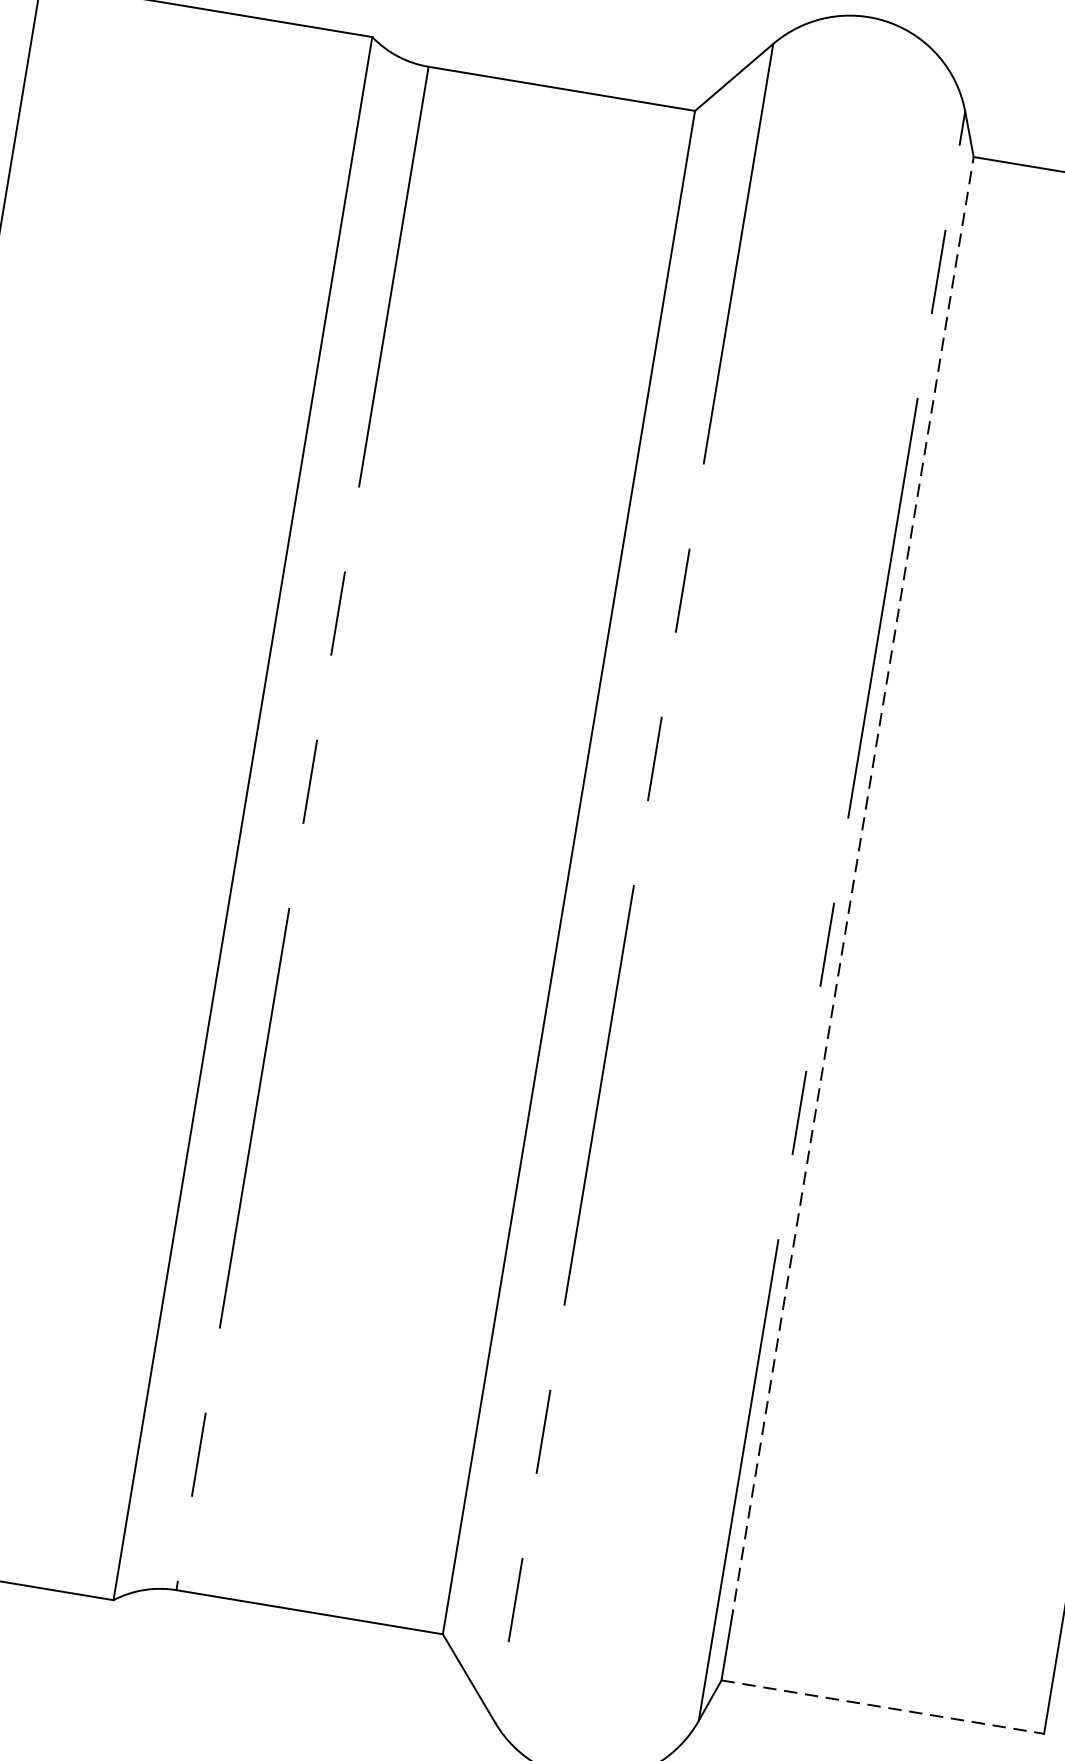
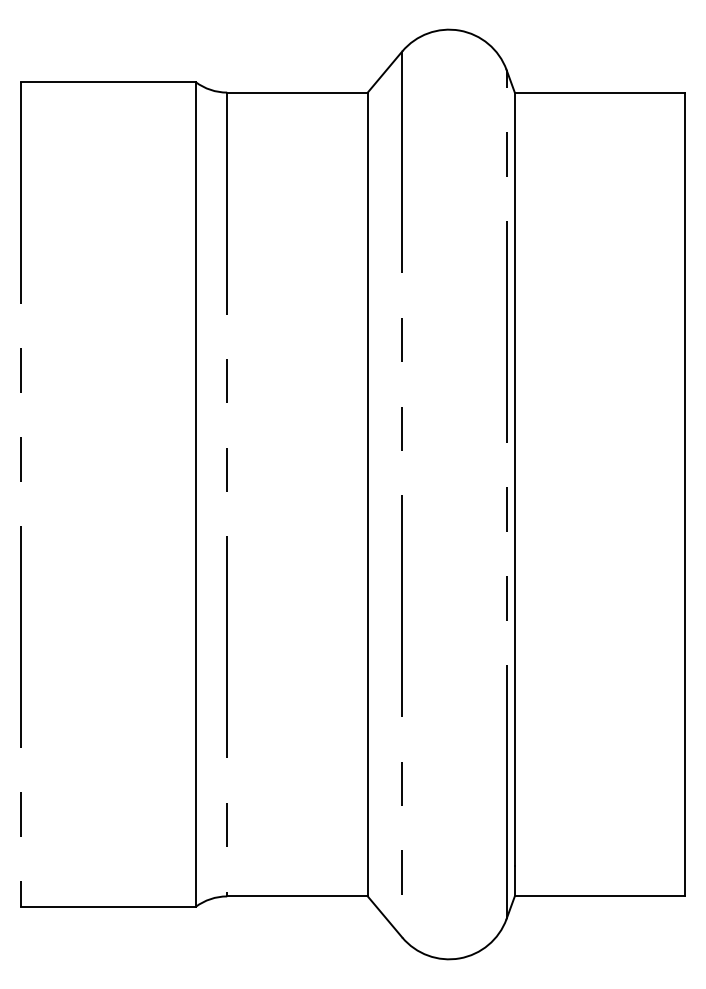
line: (851, 890) -> (514, 479), dashed -> solid
line: (883, 1707) -> (600, 896), dashed -> solid

